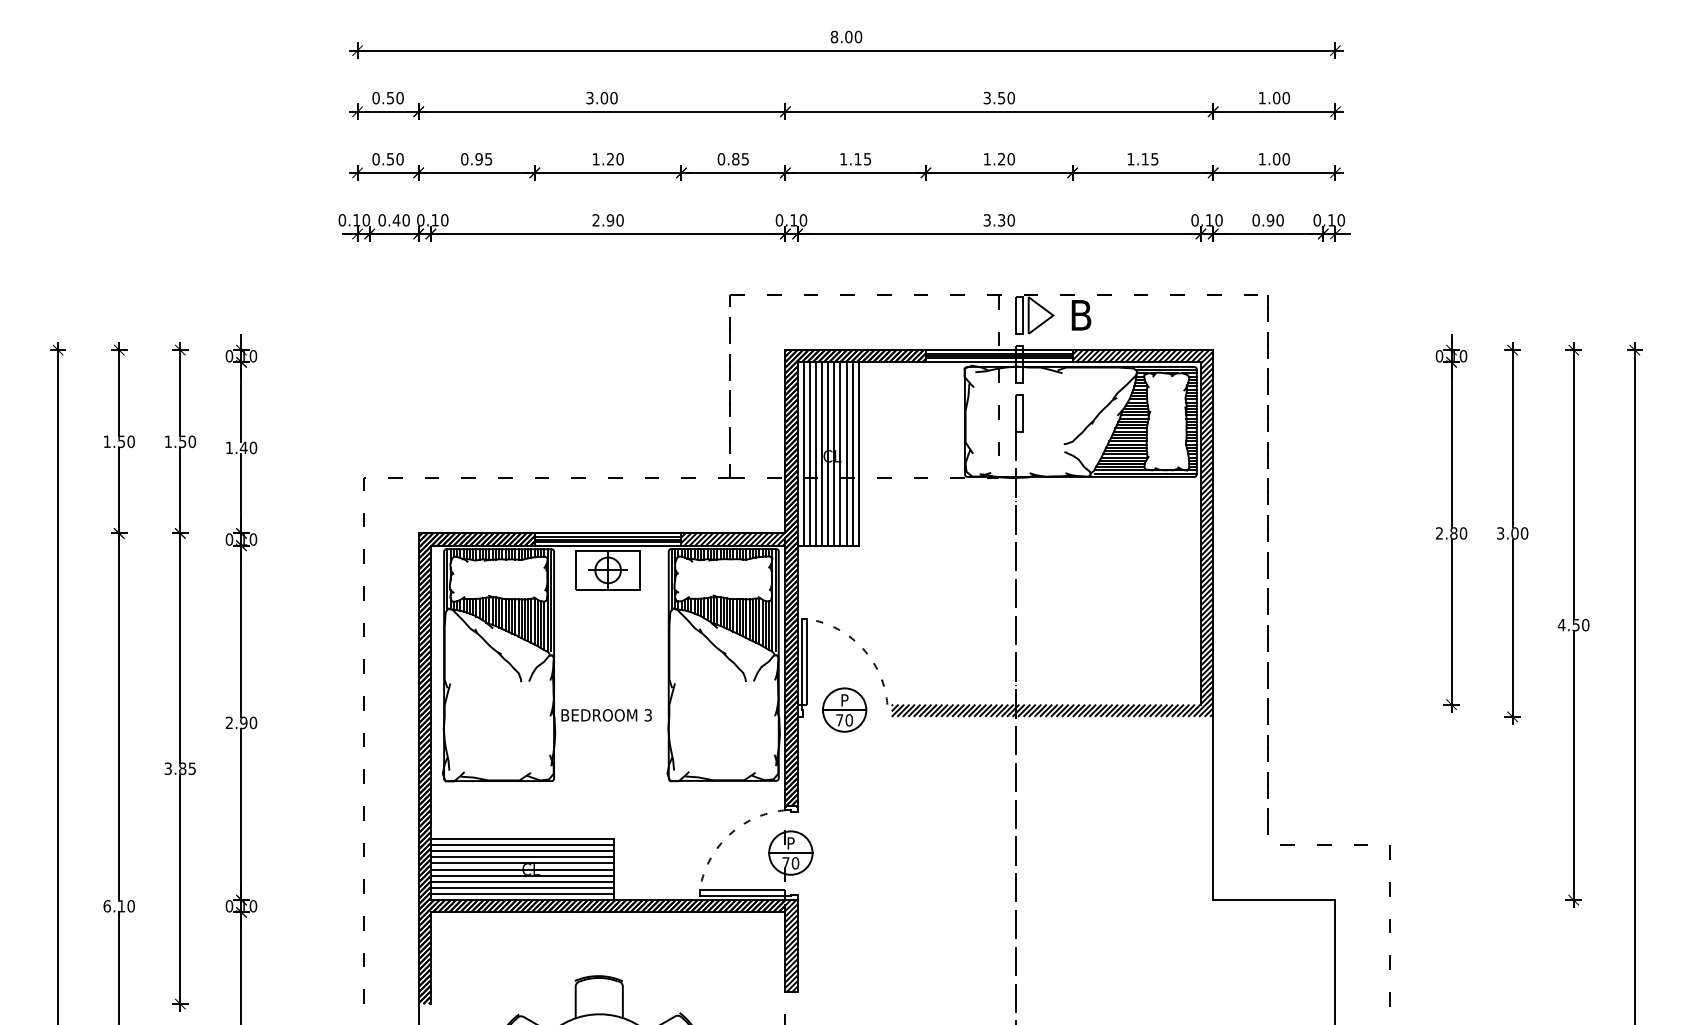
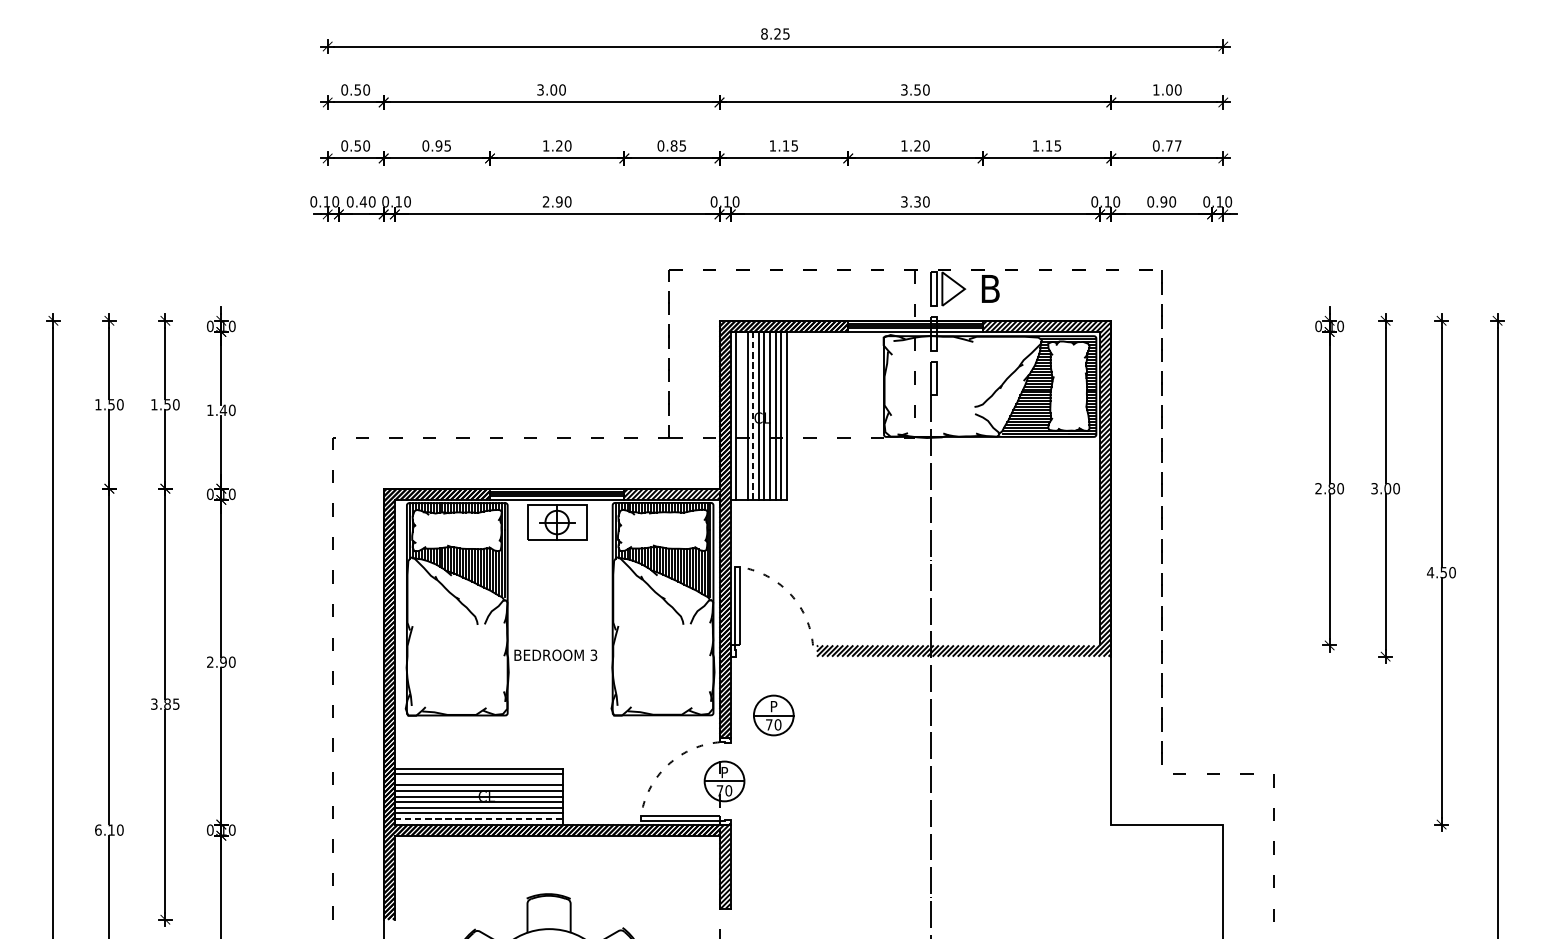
text: (853, 36) -> (781, 33), 8.00 -> 8.25
text: (1273, 159) -> (1166, 146), 1.00 -> 0.77
line: (809, 453) -> (741, 415), removed
line: (822, 454) -> (753, 416), solid -> dashed
part: (844, 709) -> (773, 714), moved
line: (522, 851) -> (478, 779), removed
line: (522, 894) -> (478, 819), solid -> dashed

